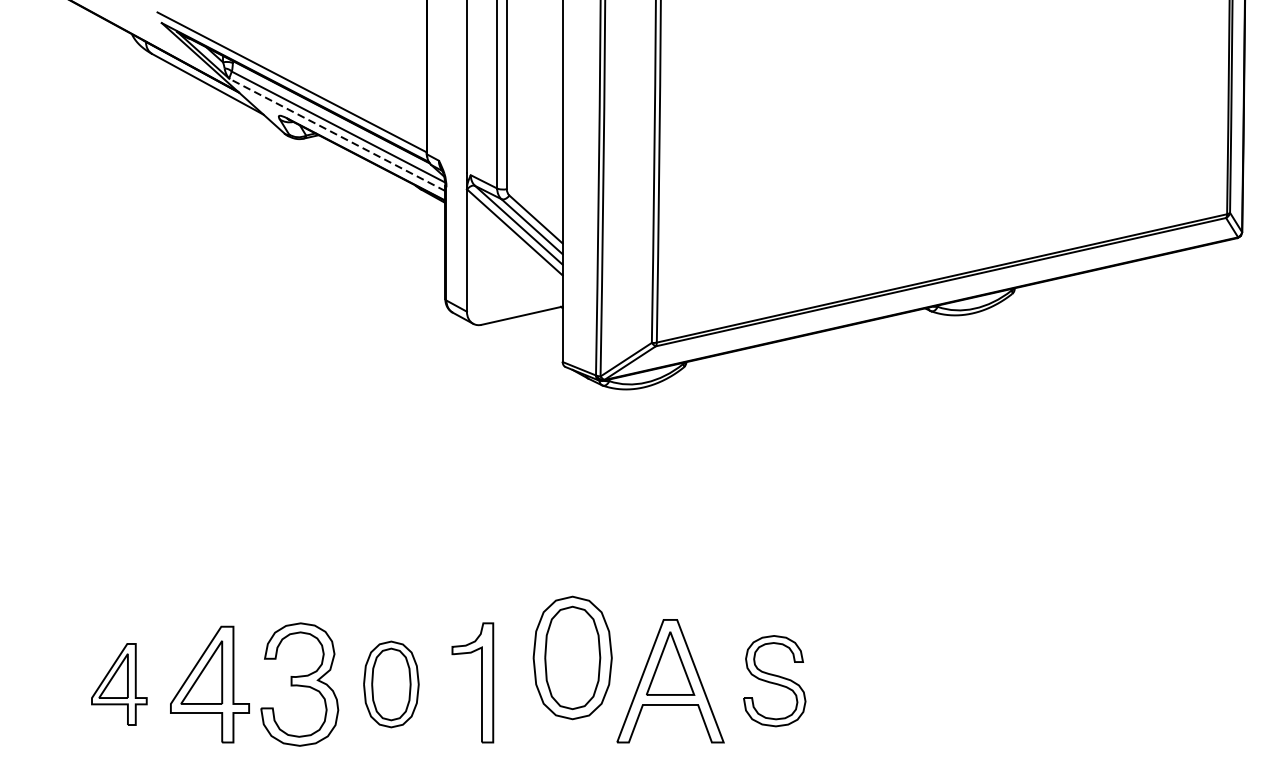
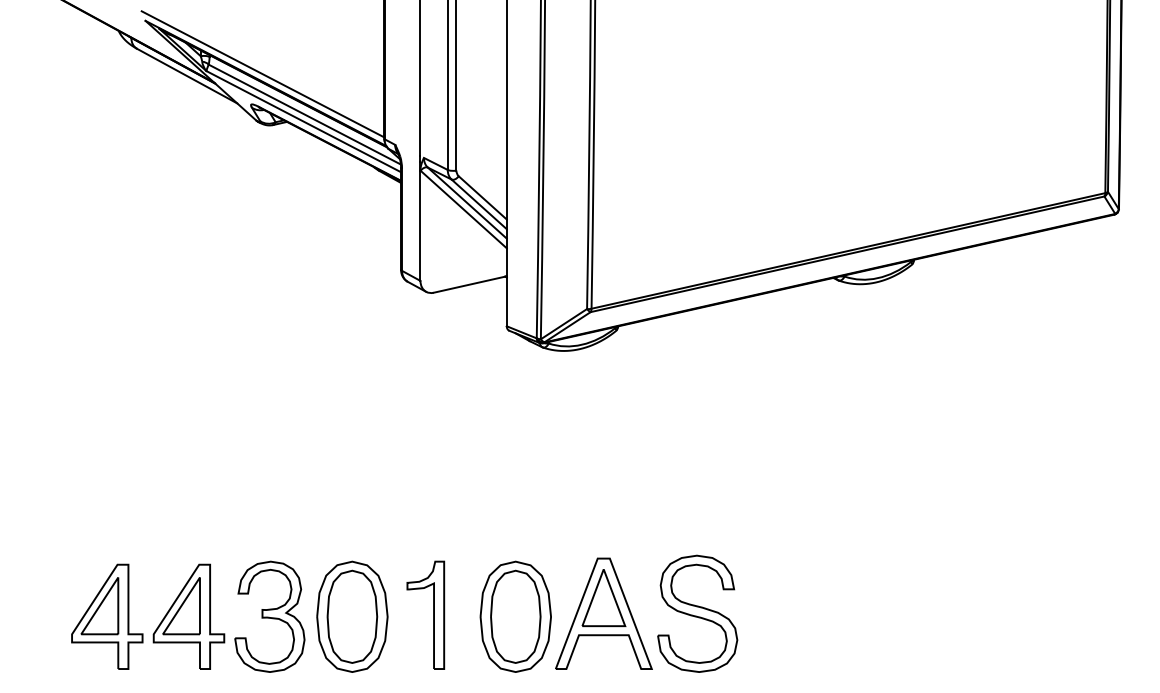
line: (337, 134) -> (303, 121), dashed -> solid
part: (572, 657) -> (515, 616), moved
part: (774, 680) -> (697, 613), size x1.43
part: (119, 684) -> (107, 616), size x1.43
part: (391, 684) -> (352, 616), size x1.43

